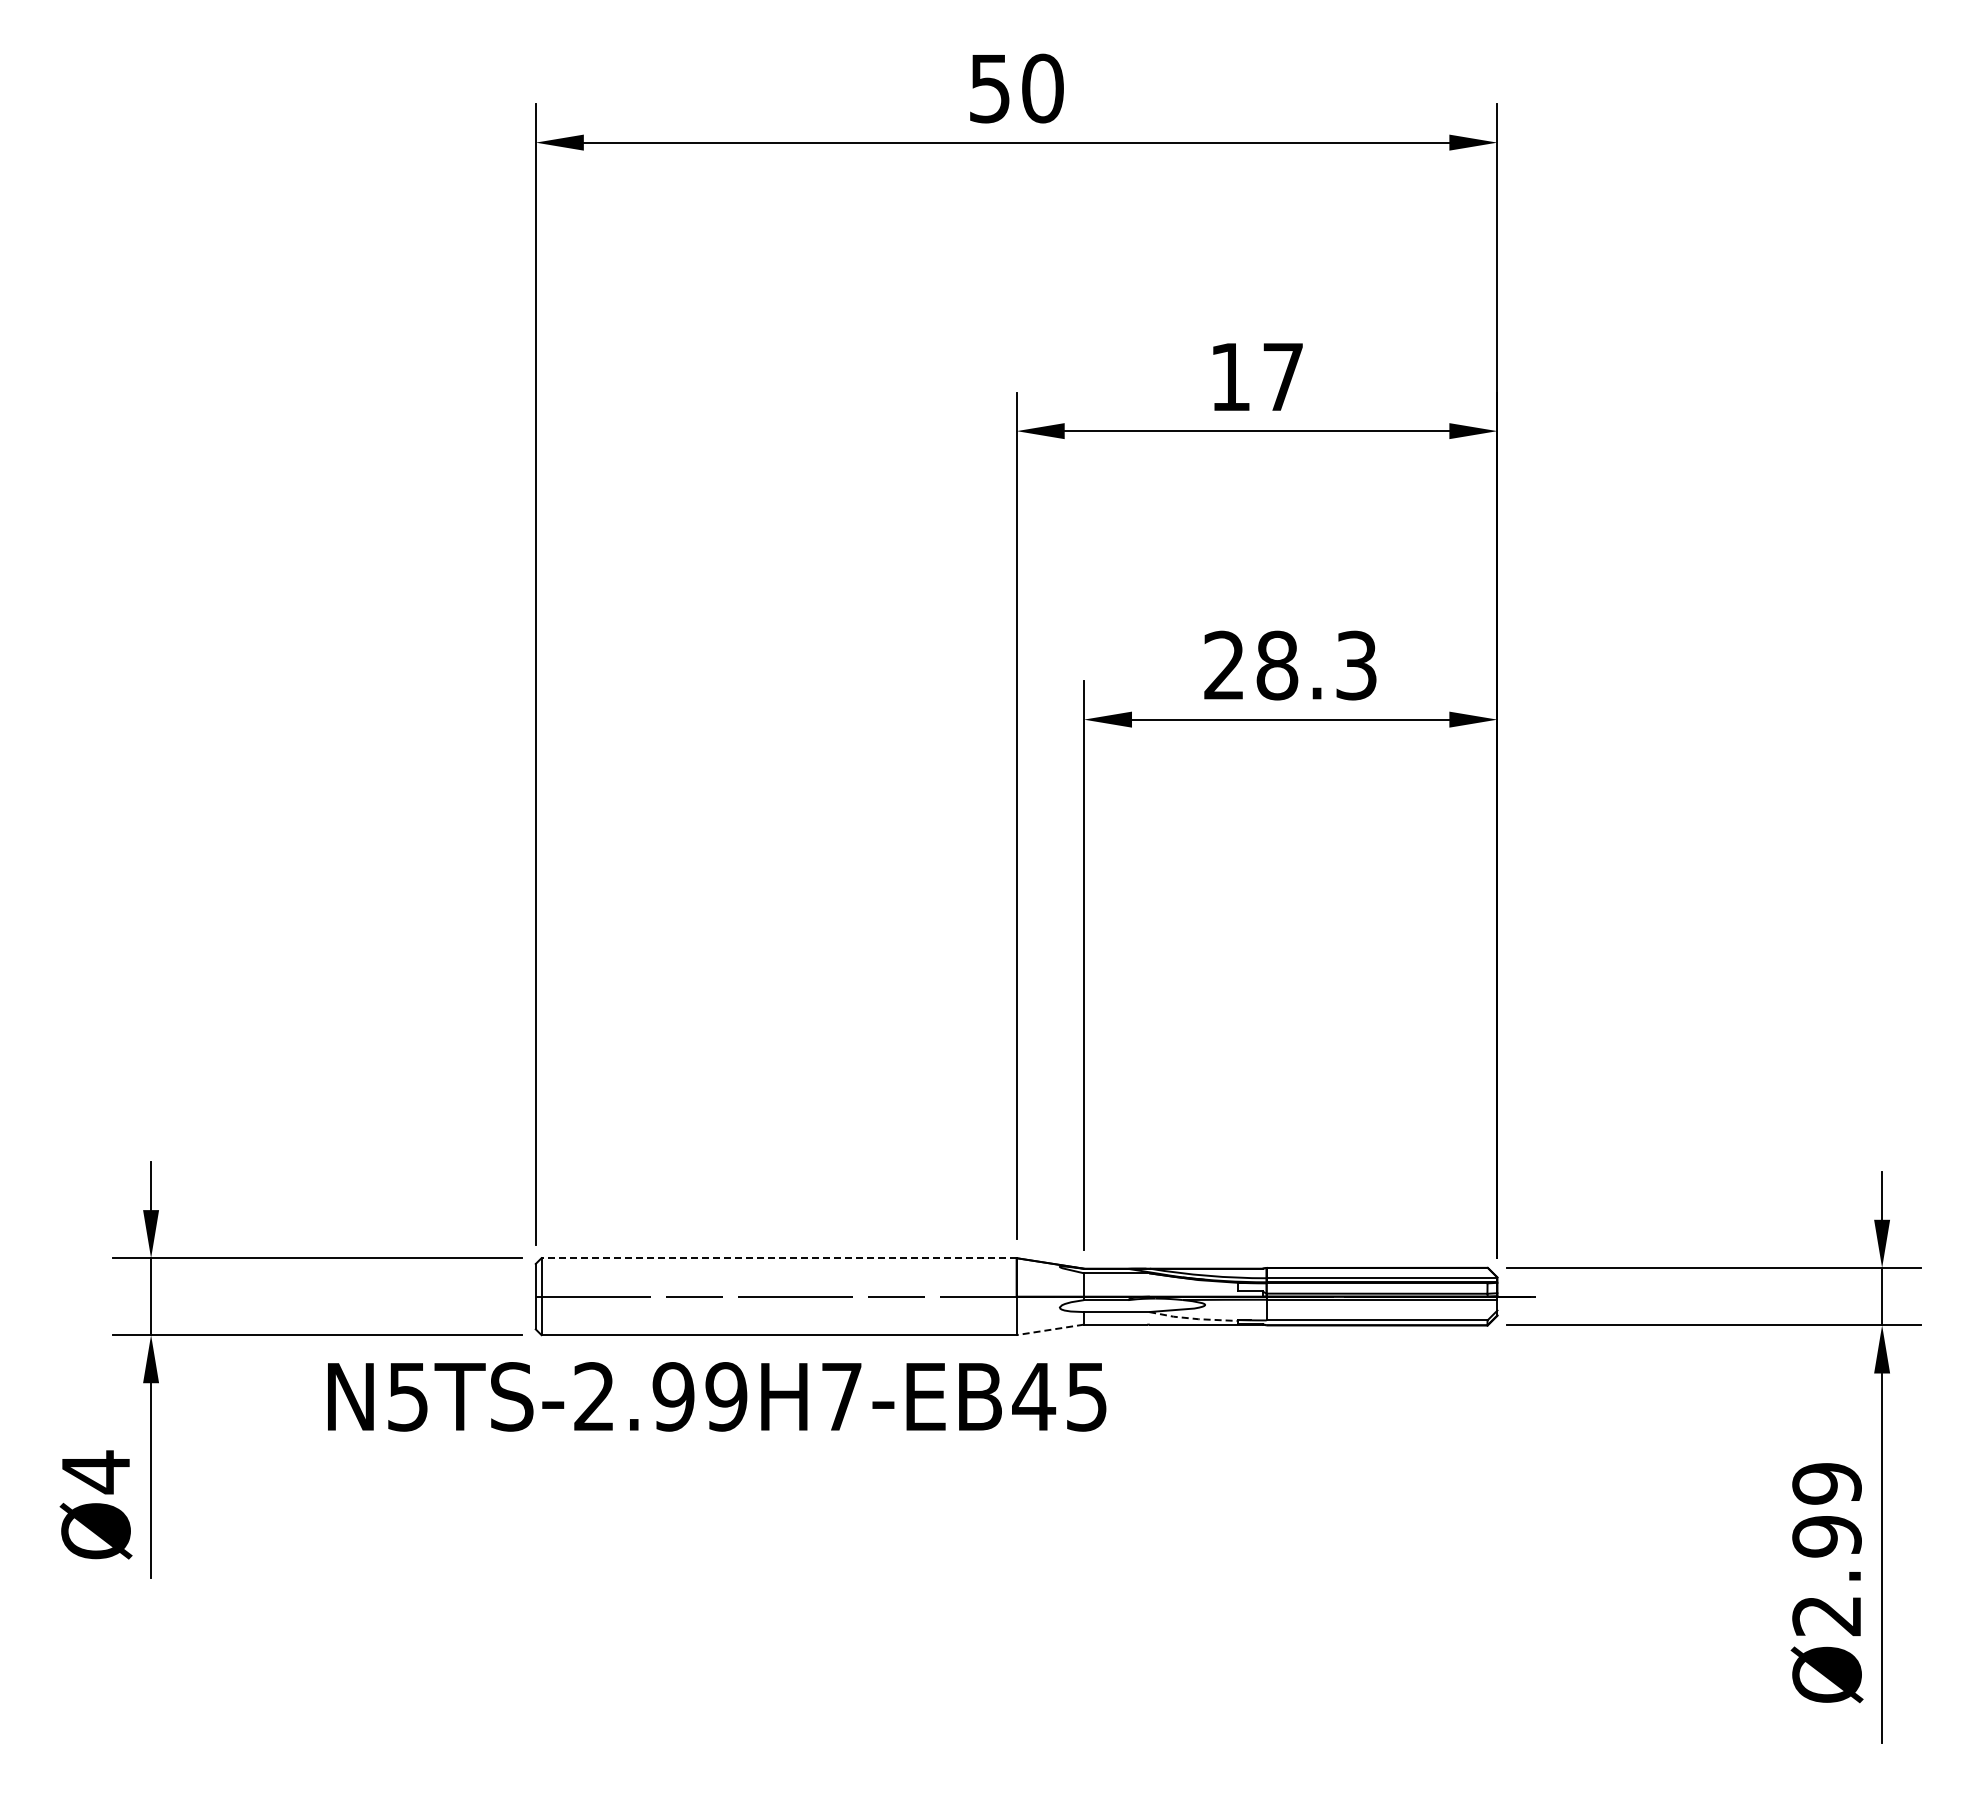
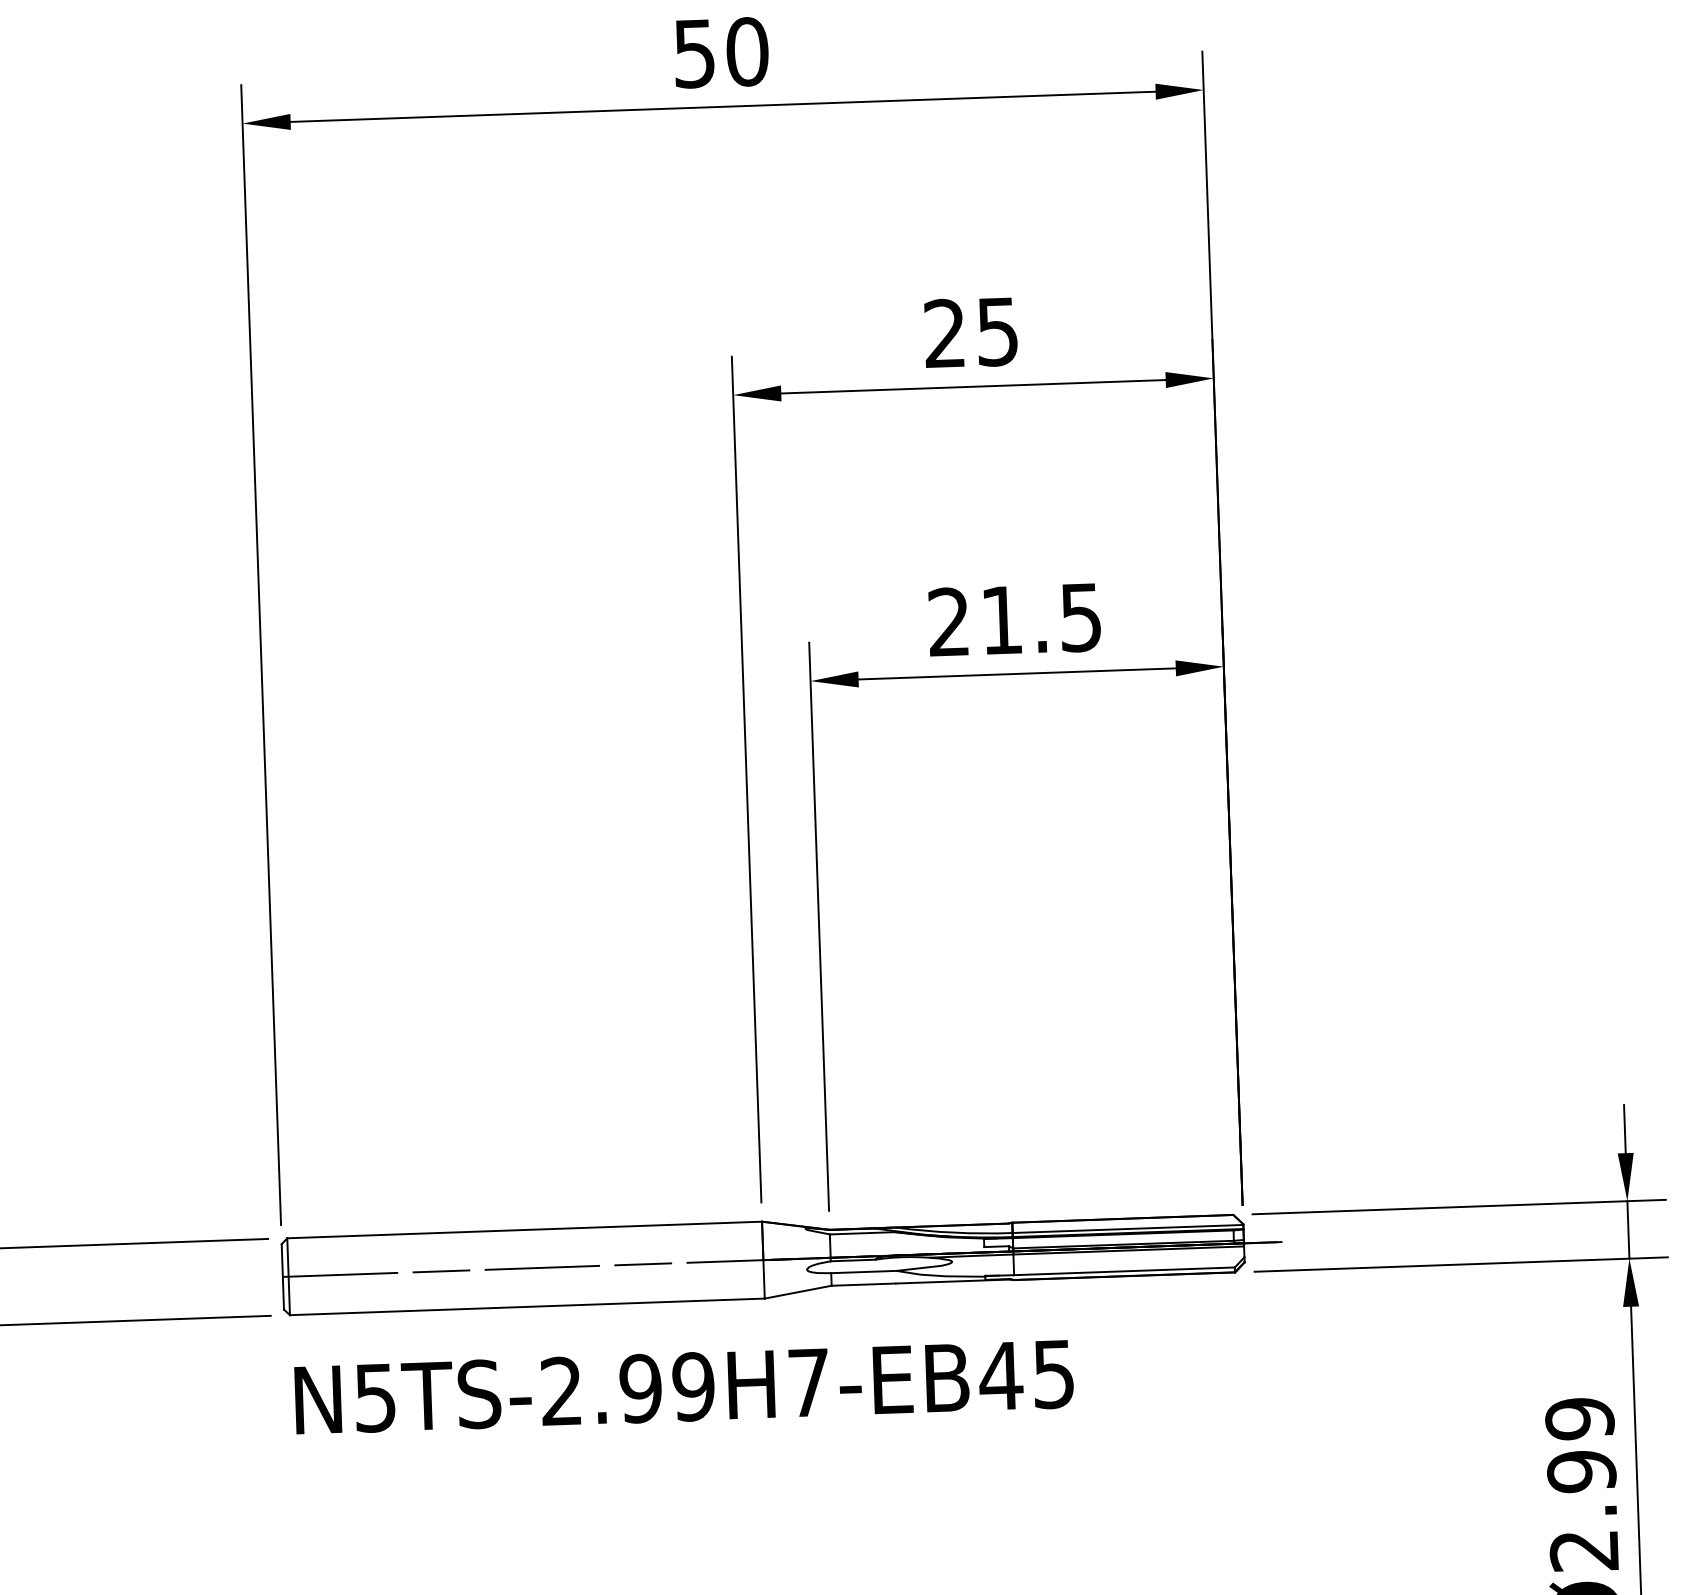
text: (1256, 376) -> (971, 332), 17 -> 25
text: (1316, 665) -> (1041, 618), 28.3 -> 21.5
line: (779, 1258) -> (525, 1230), dashed -> solid
line: (1193, 1318) -> (940, 1275), dashed -> solid
line: (1049, 1329) -> (797, 1291), dashed -> solid
text: (717, 1396) -> (684, 1386), moved

